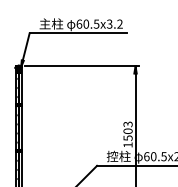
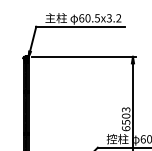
text: (127, 144) -> (125, 128), 1503 -> 6503

